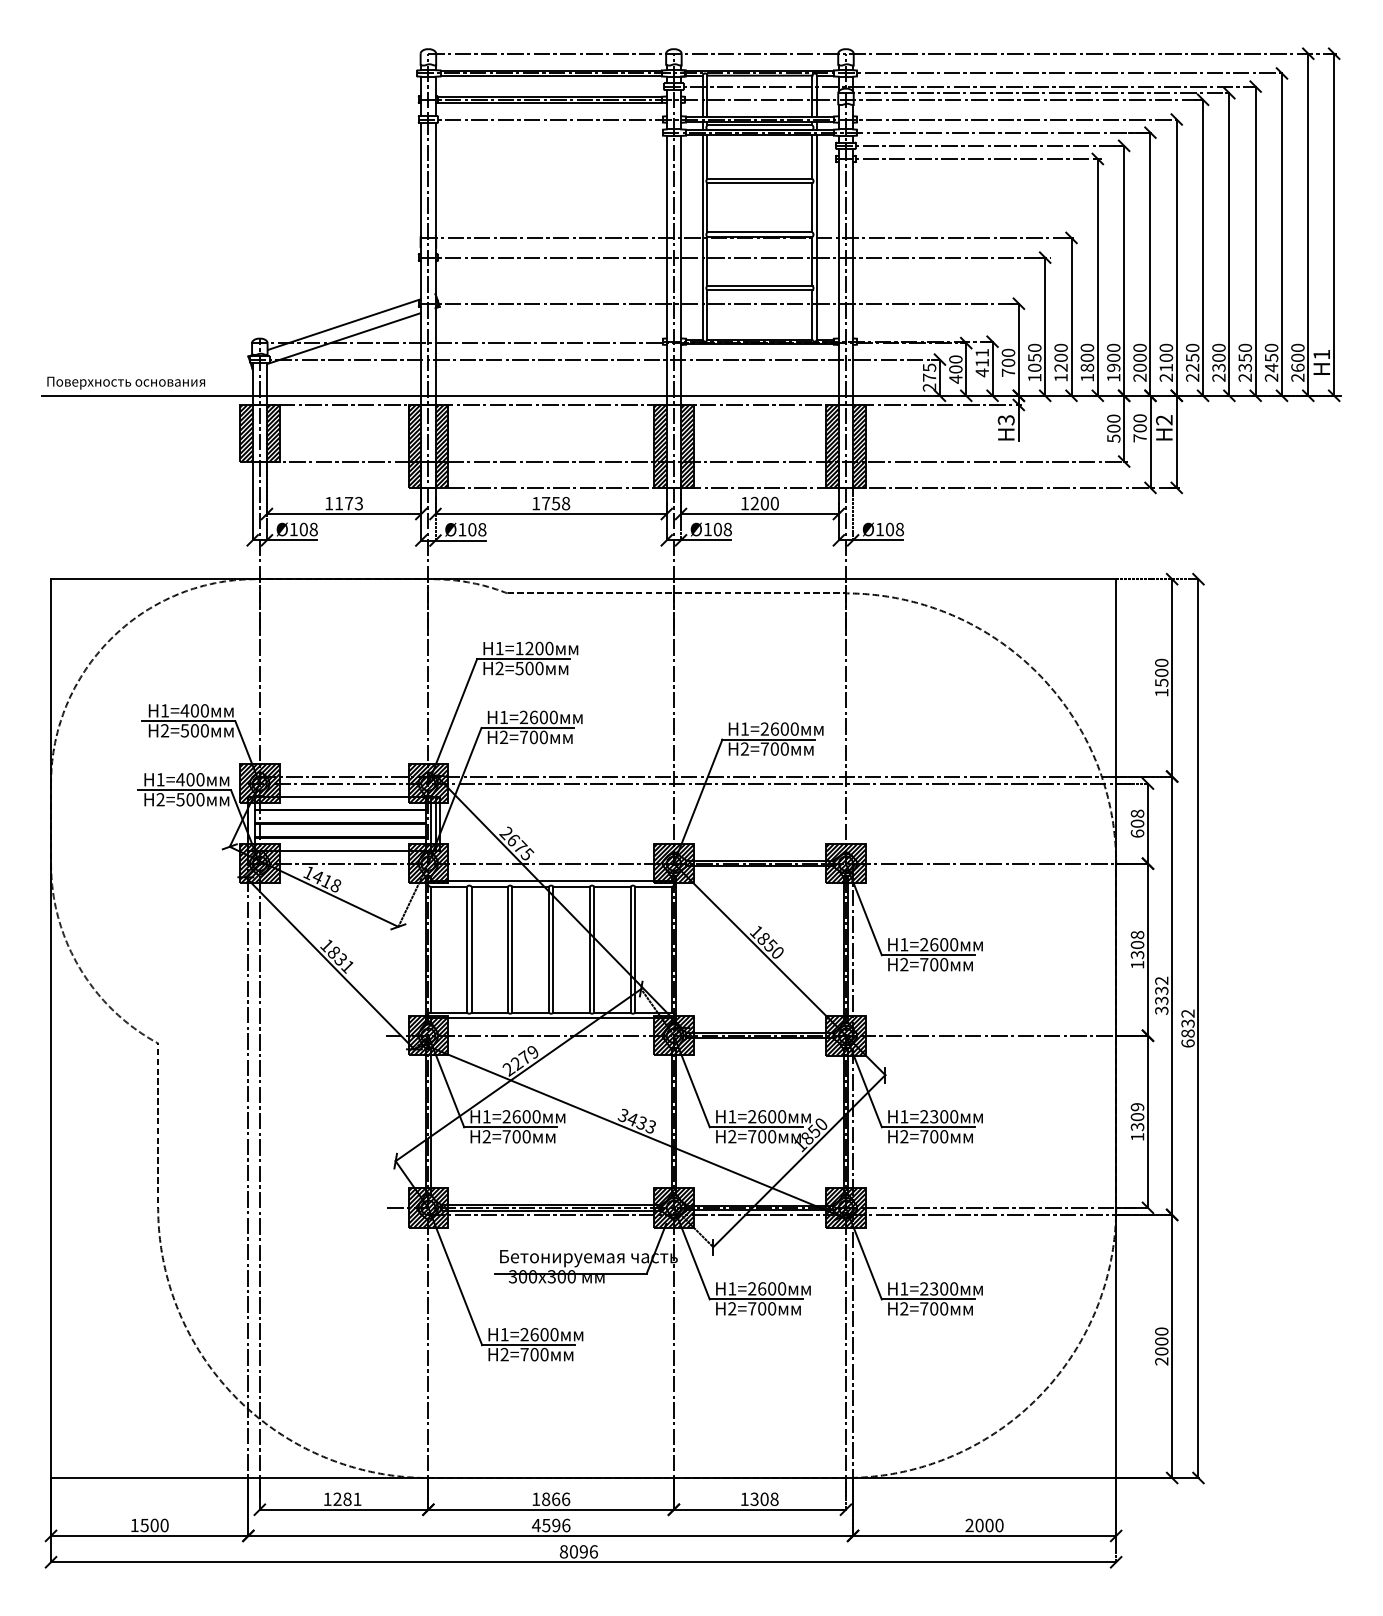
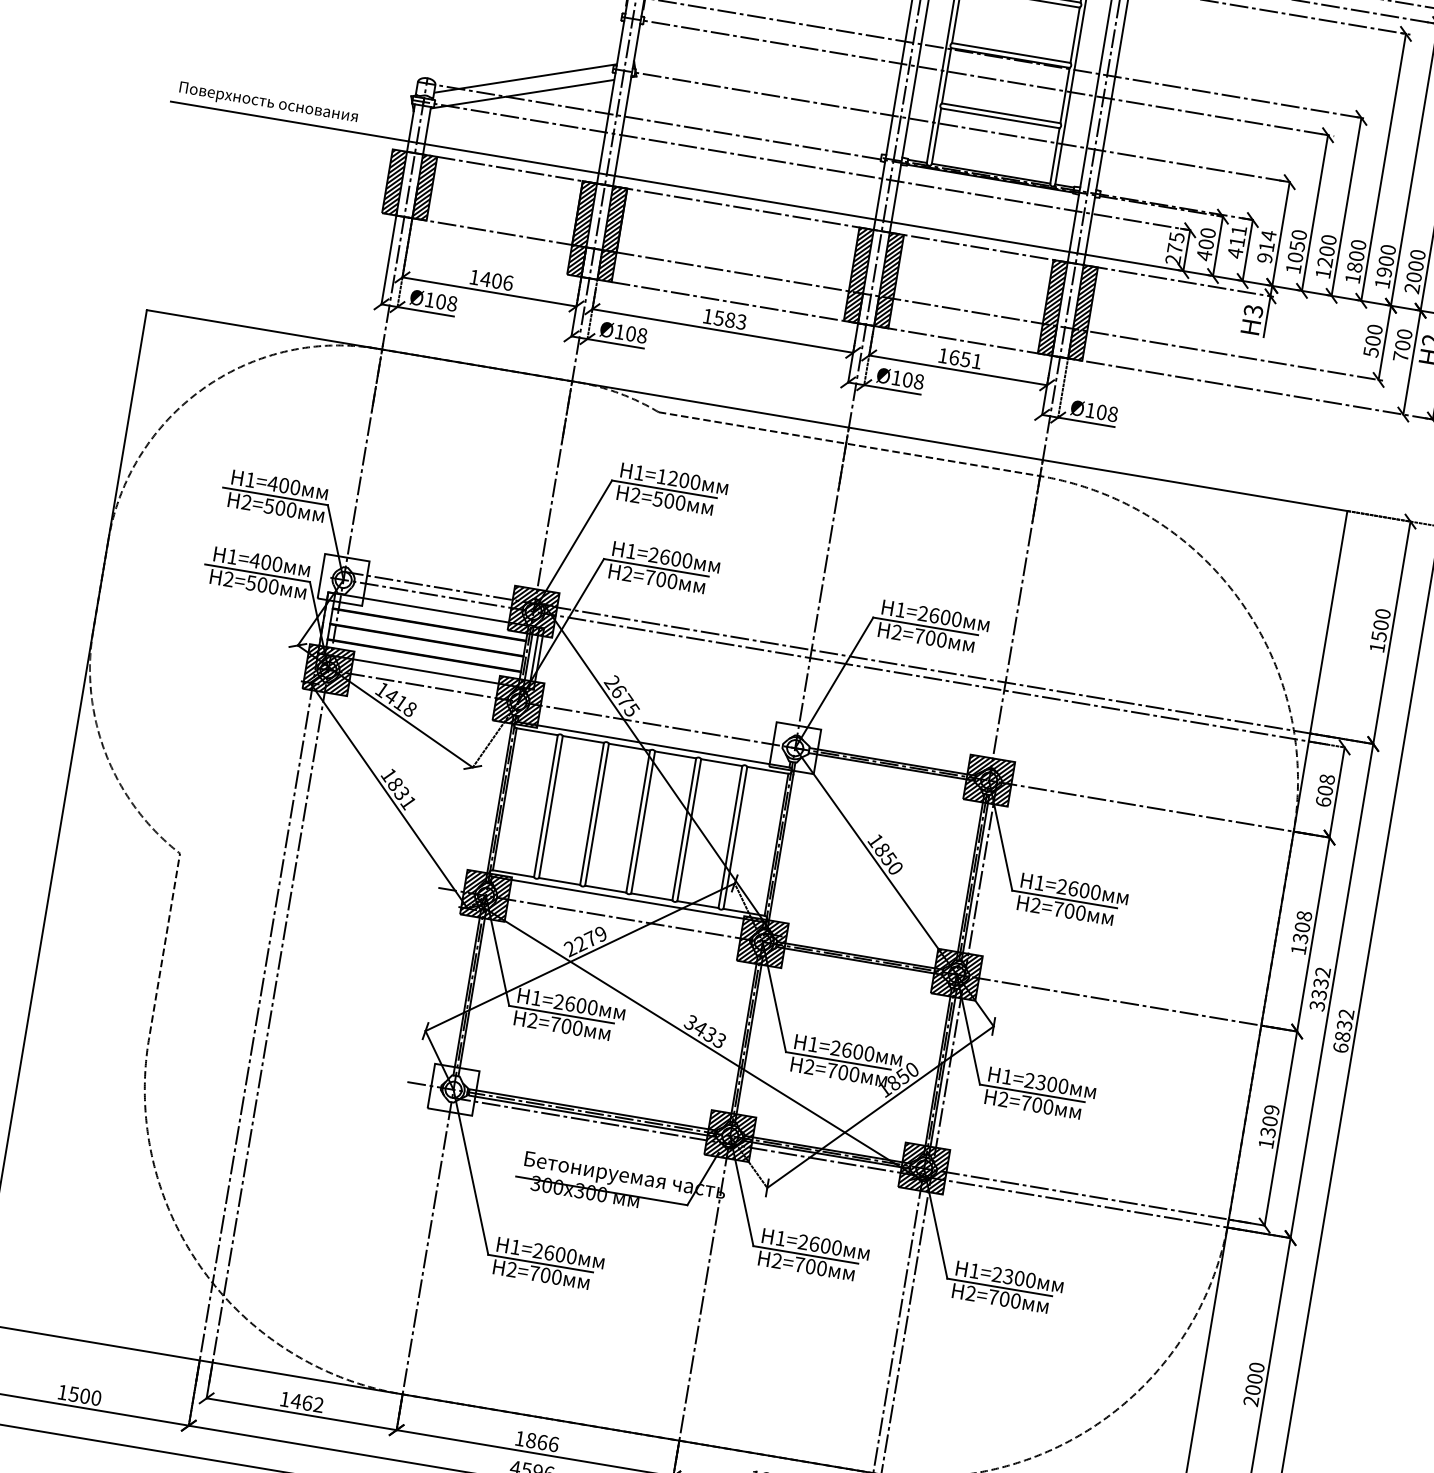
text: (1008, 362) -> (1266, 246), 700 -> 914
text: (348, 503) -> (496, 280), 1173 -> 1406
text: (555, 503) -> (729, 319), 1758 -> 1583
text: (764, 503) -> (965, 359), 1200 -> 1651
hatch: (259, 783) -> (343, 579), removed
hatch: (673, 863) -> (794, 747), removed
hatch: (428, 1207) -> (453, 1089), removed
text: (347, 1498) -> (307, 1402), 1281 -> 1462

